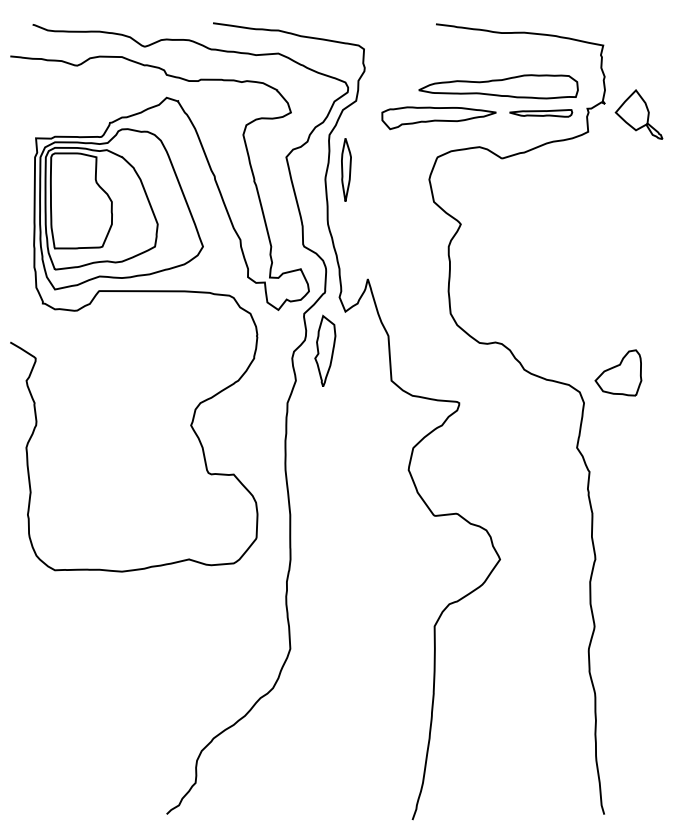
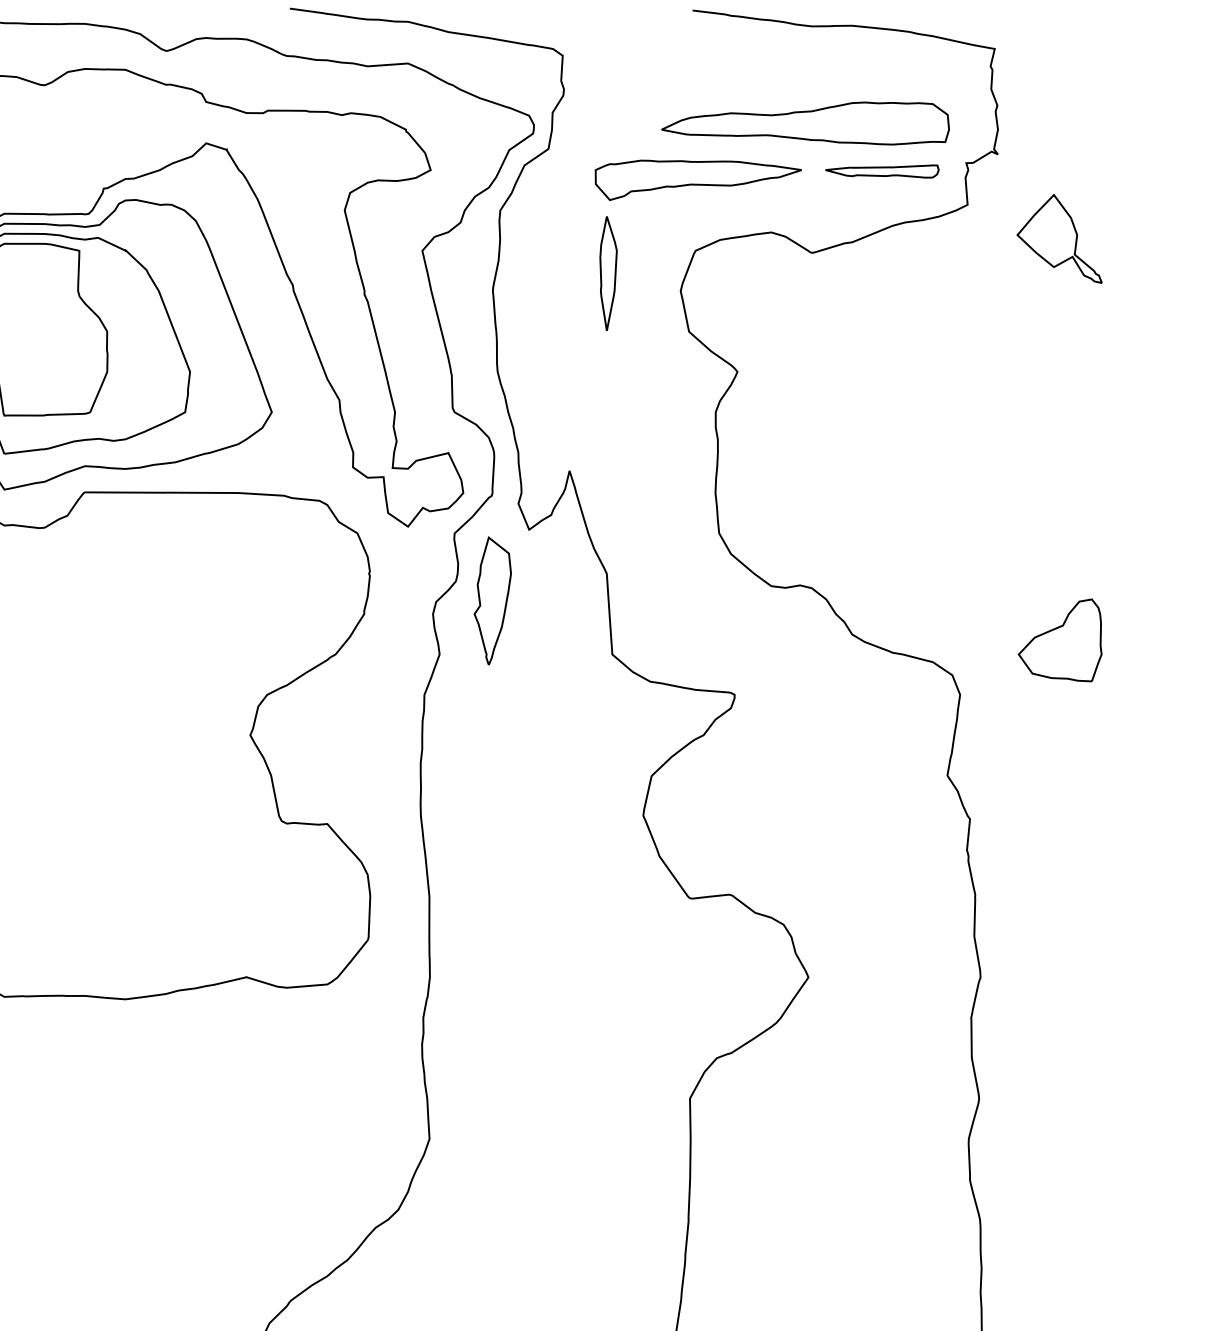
part: (638, 114) -> (1058, 238), moved
part: (346, 169) -> (608, 272), moved
part: (618, 372) -> (1060, 639), moved

